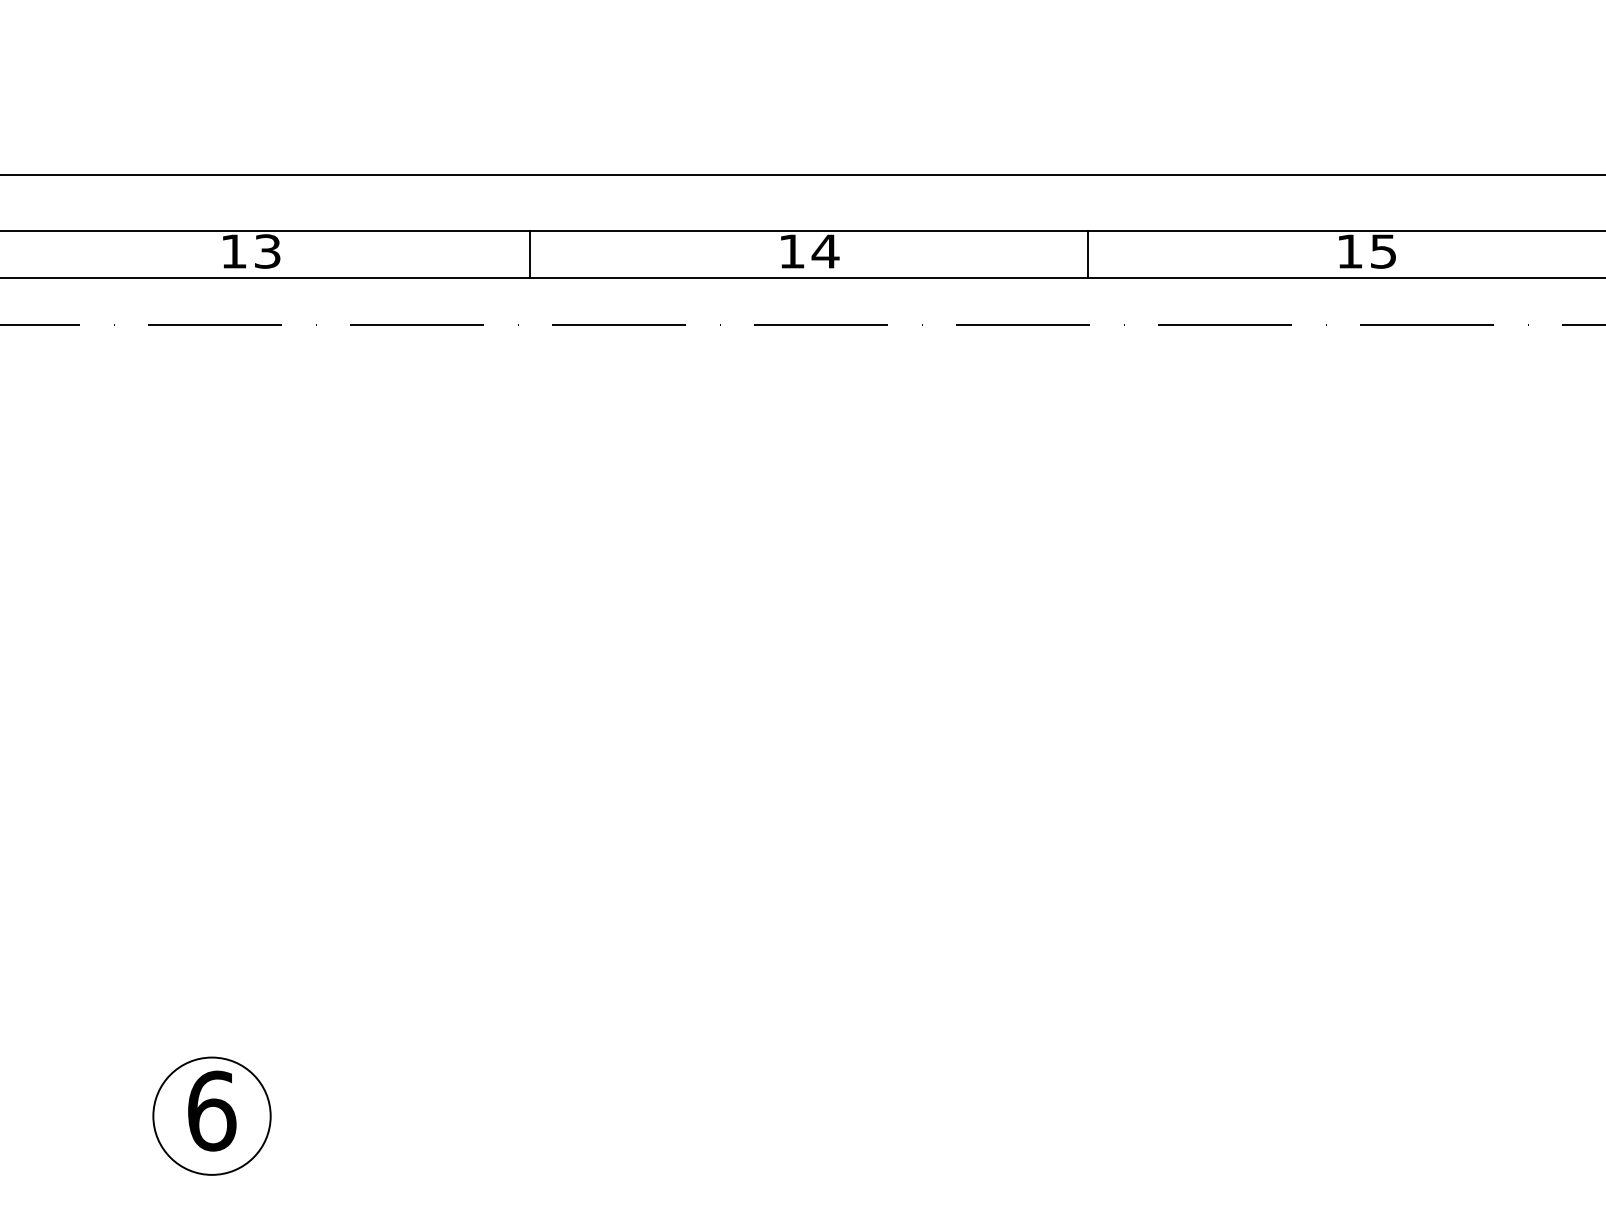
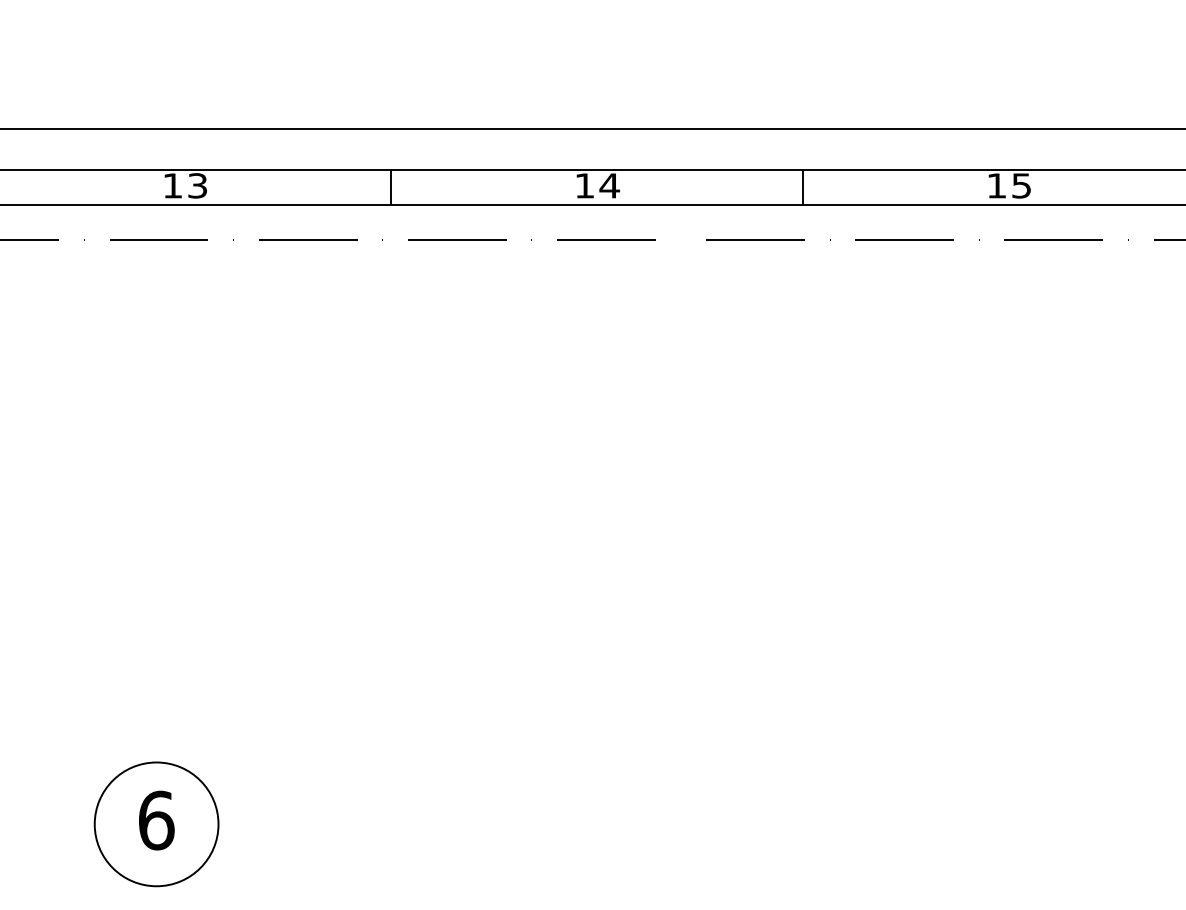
circle: (211, 1116) -> (156, 824), size x1.43

